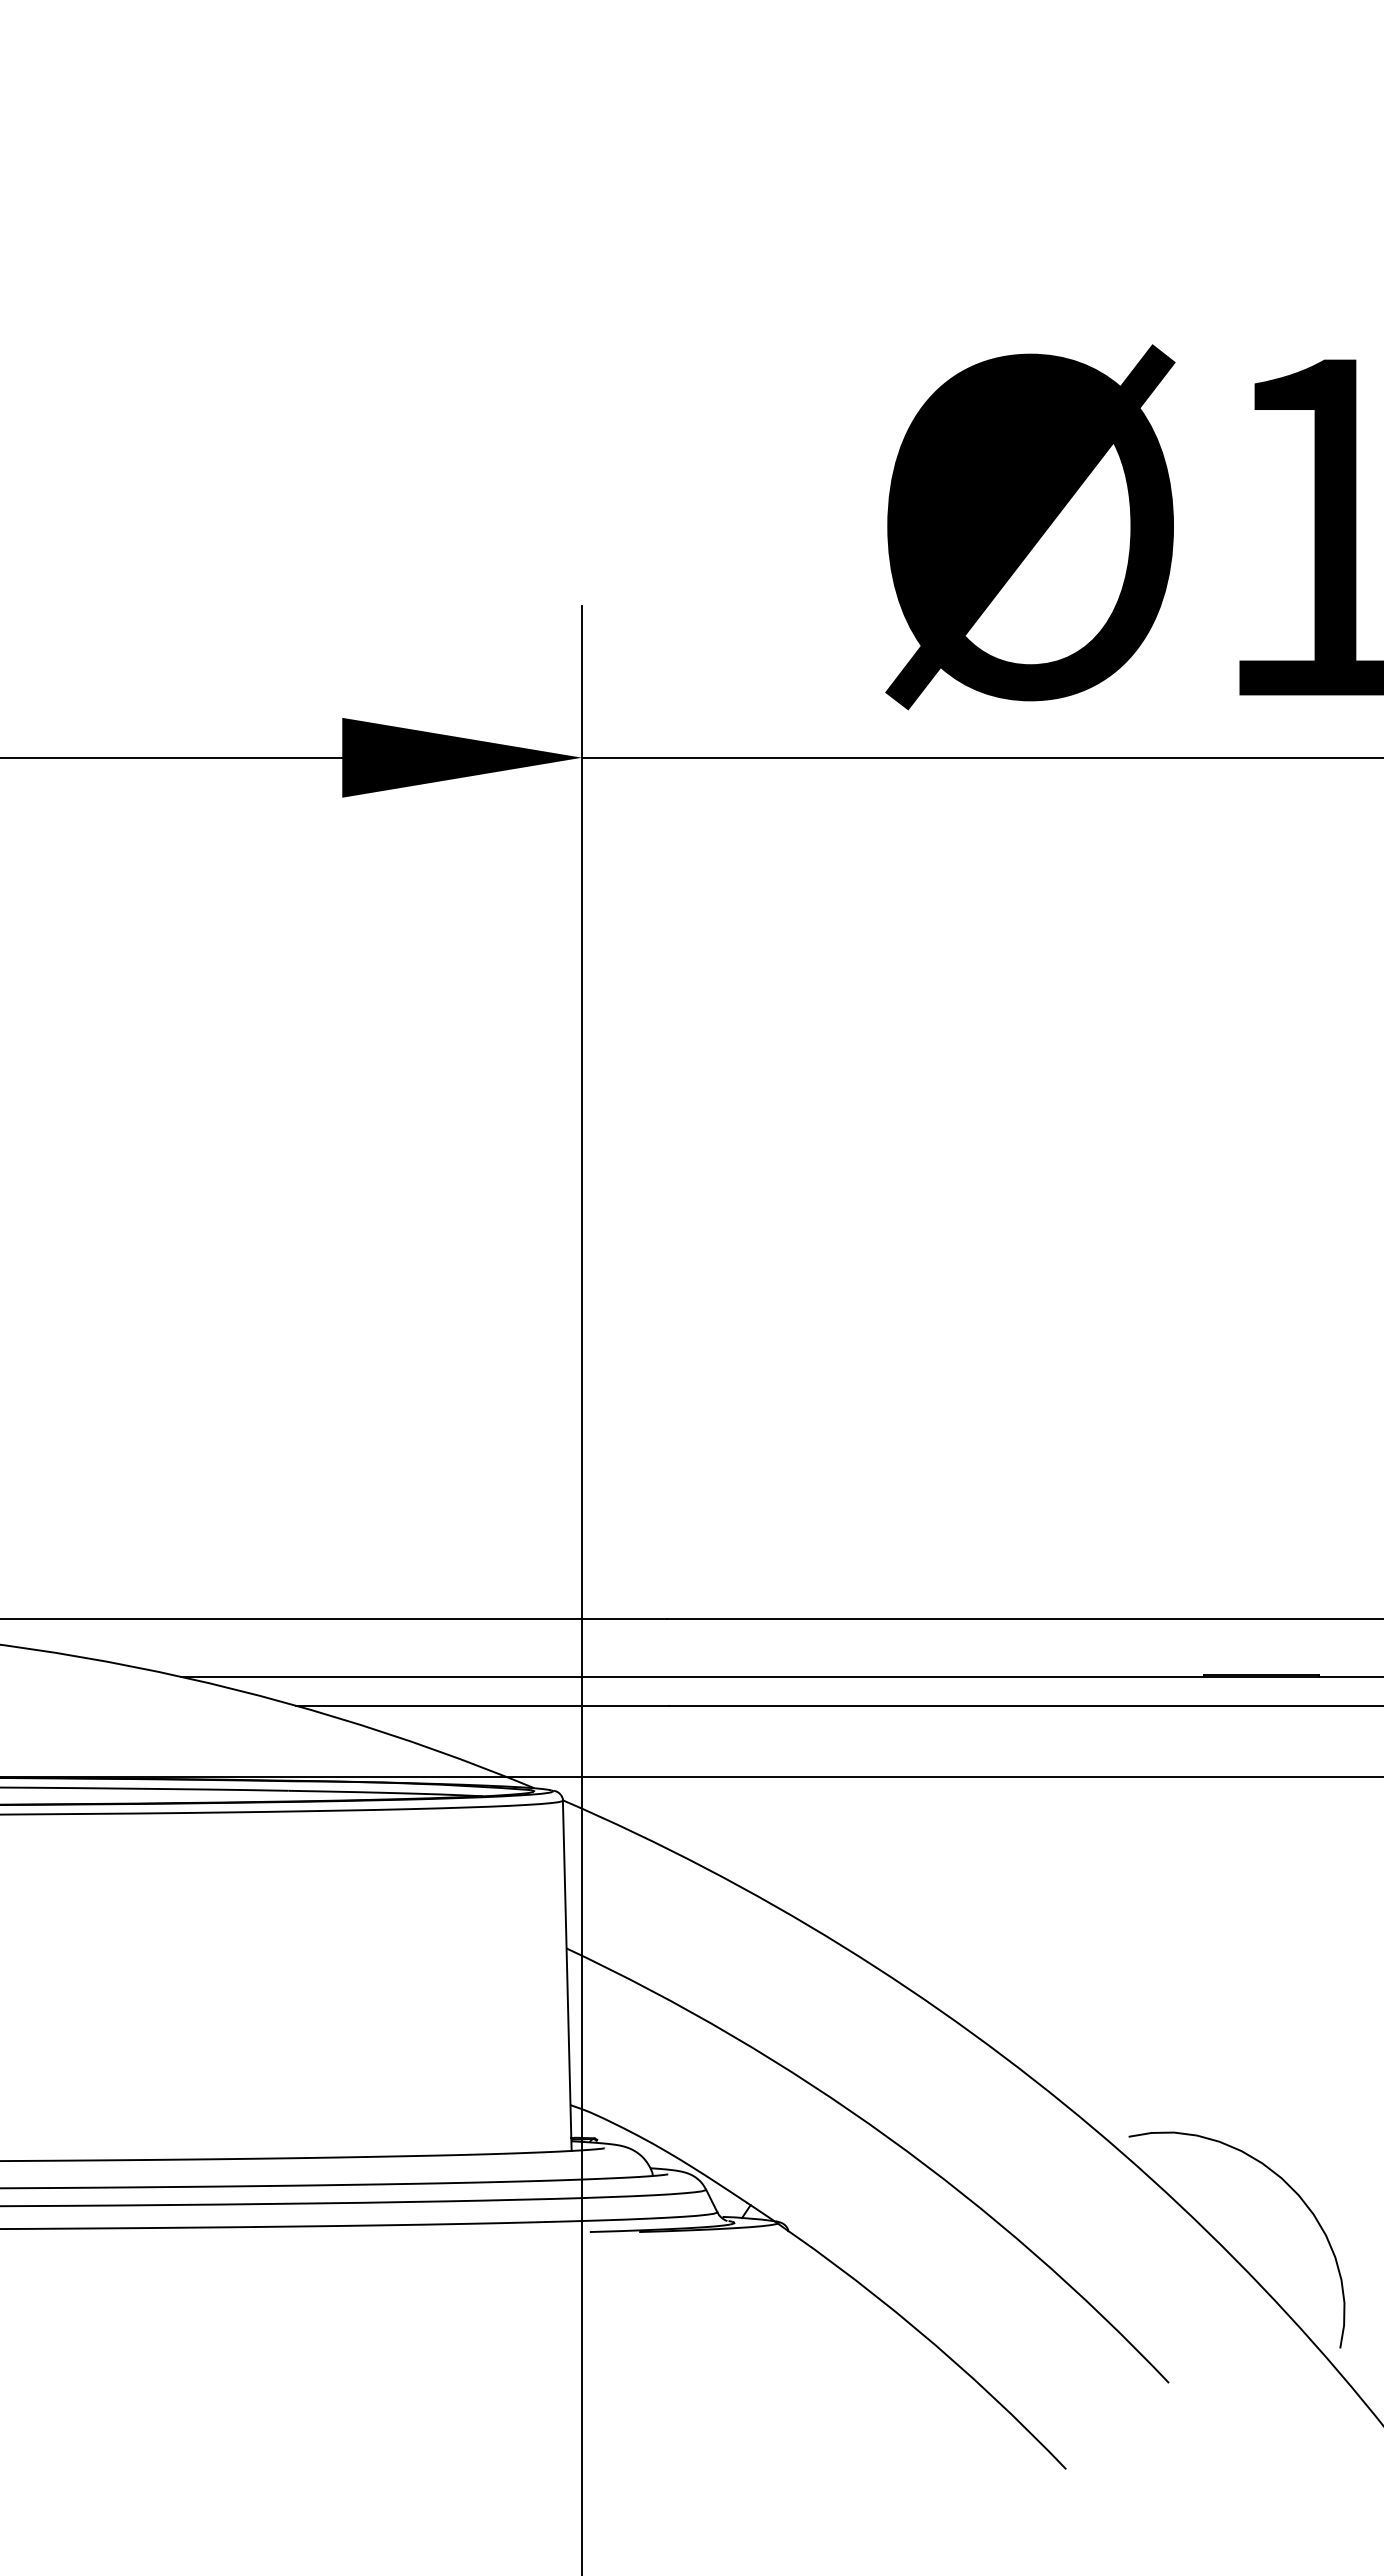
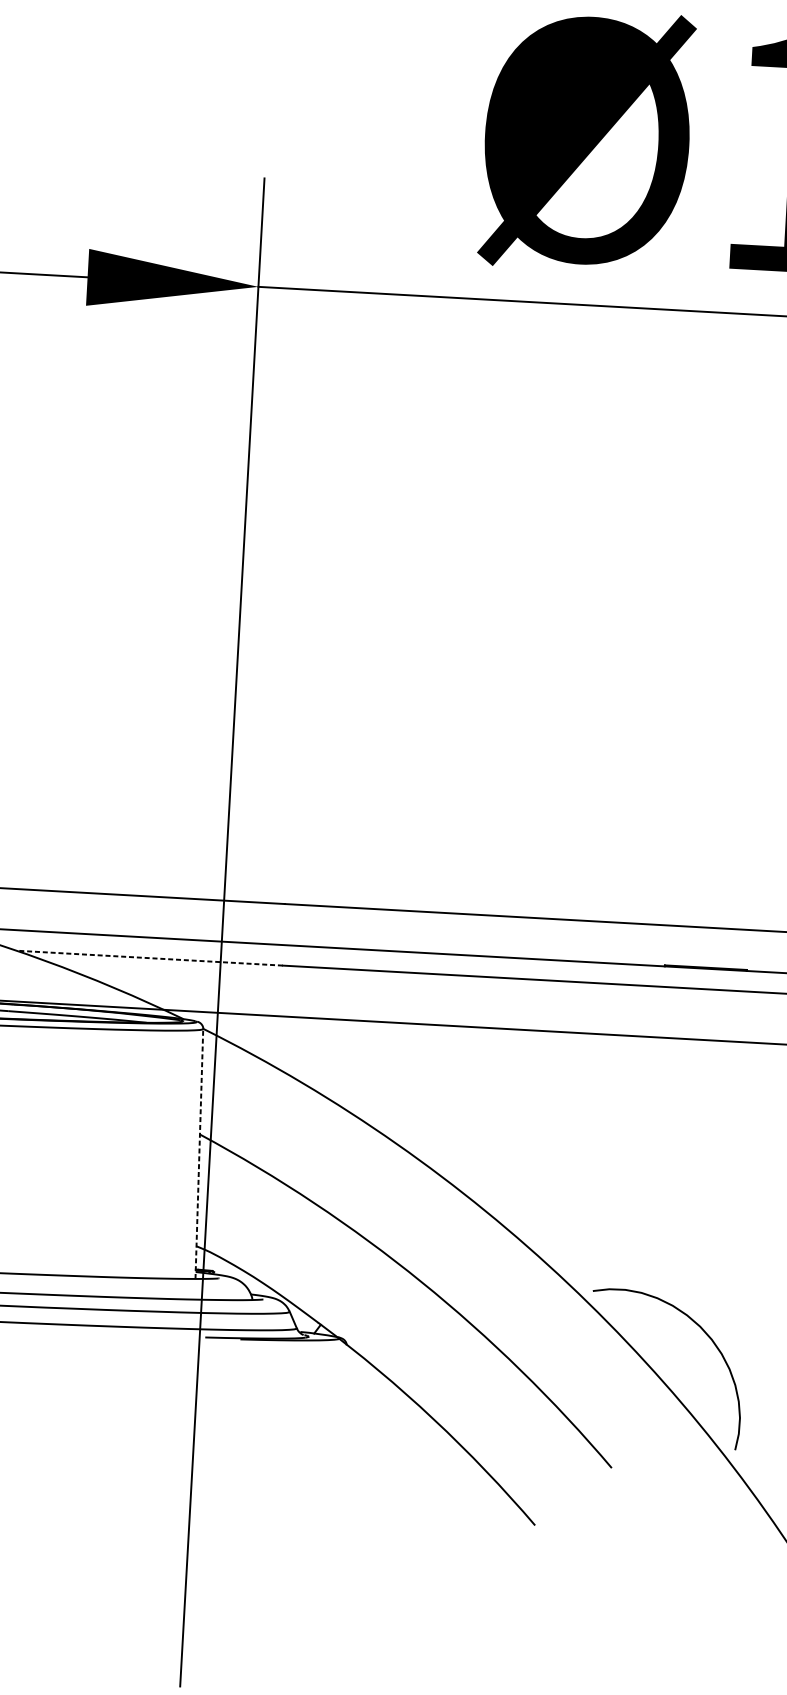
line: (482, 1705) -> (149, 958), solid -> dashed
line: (567, 1975) -> (199, 1153), solid -> dashed

